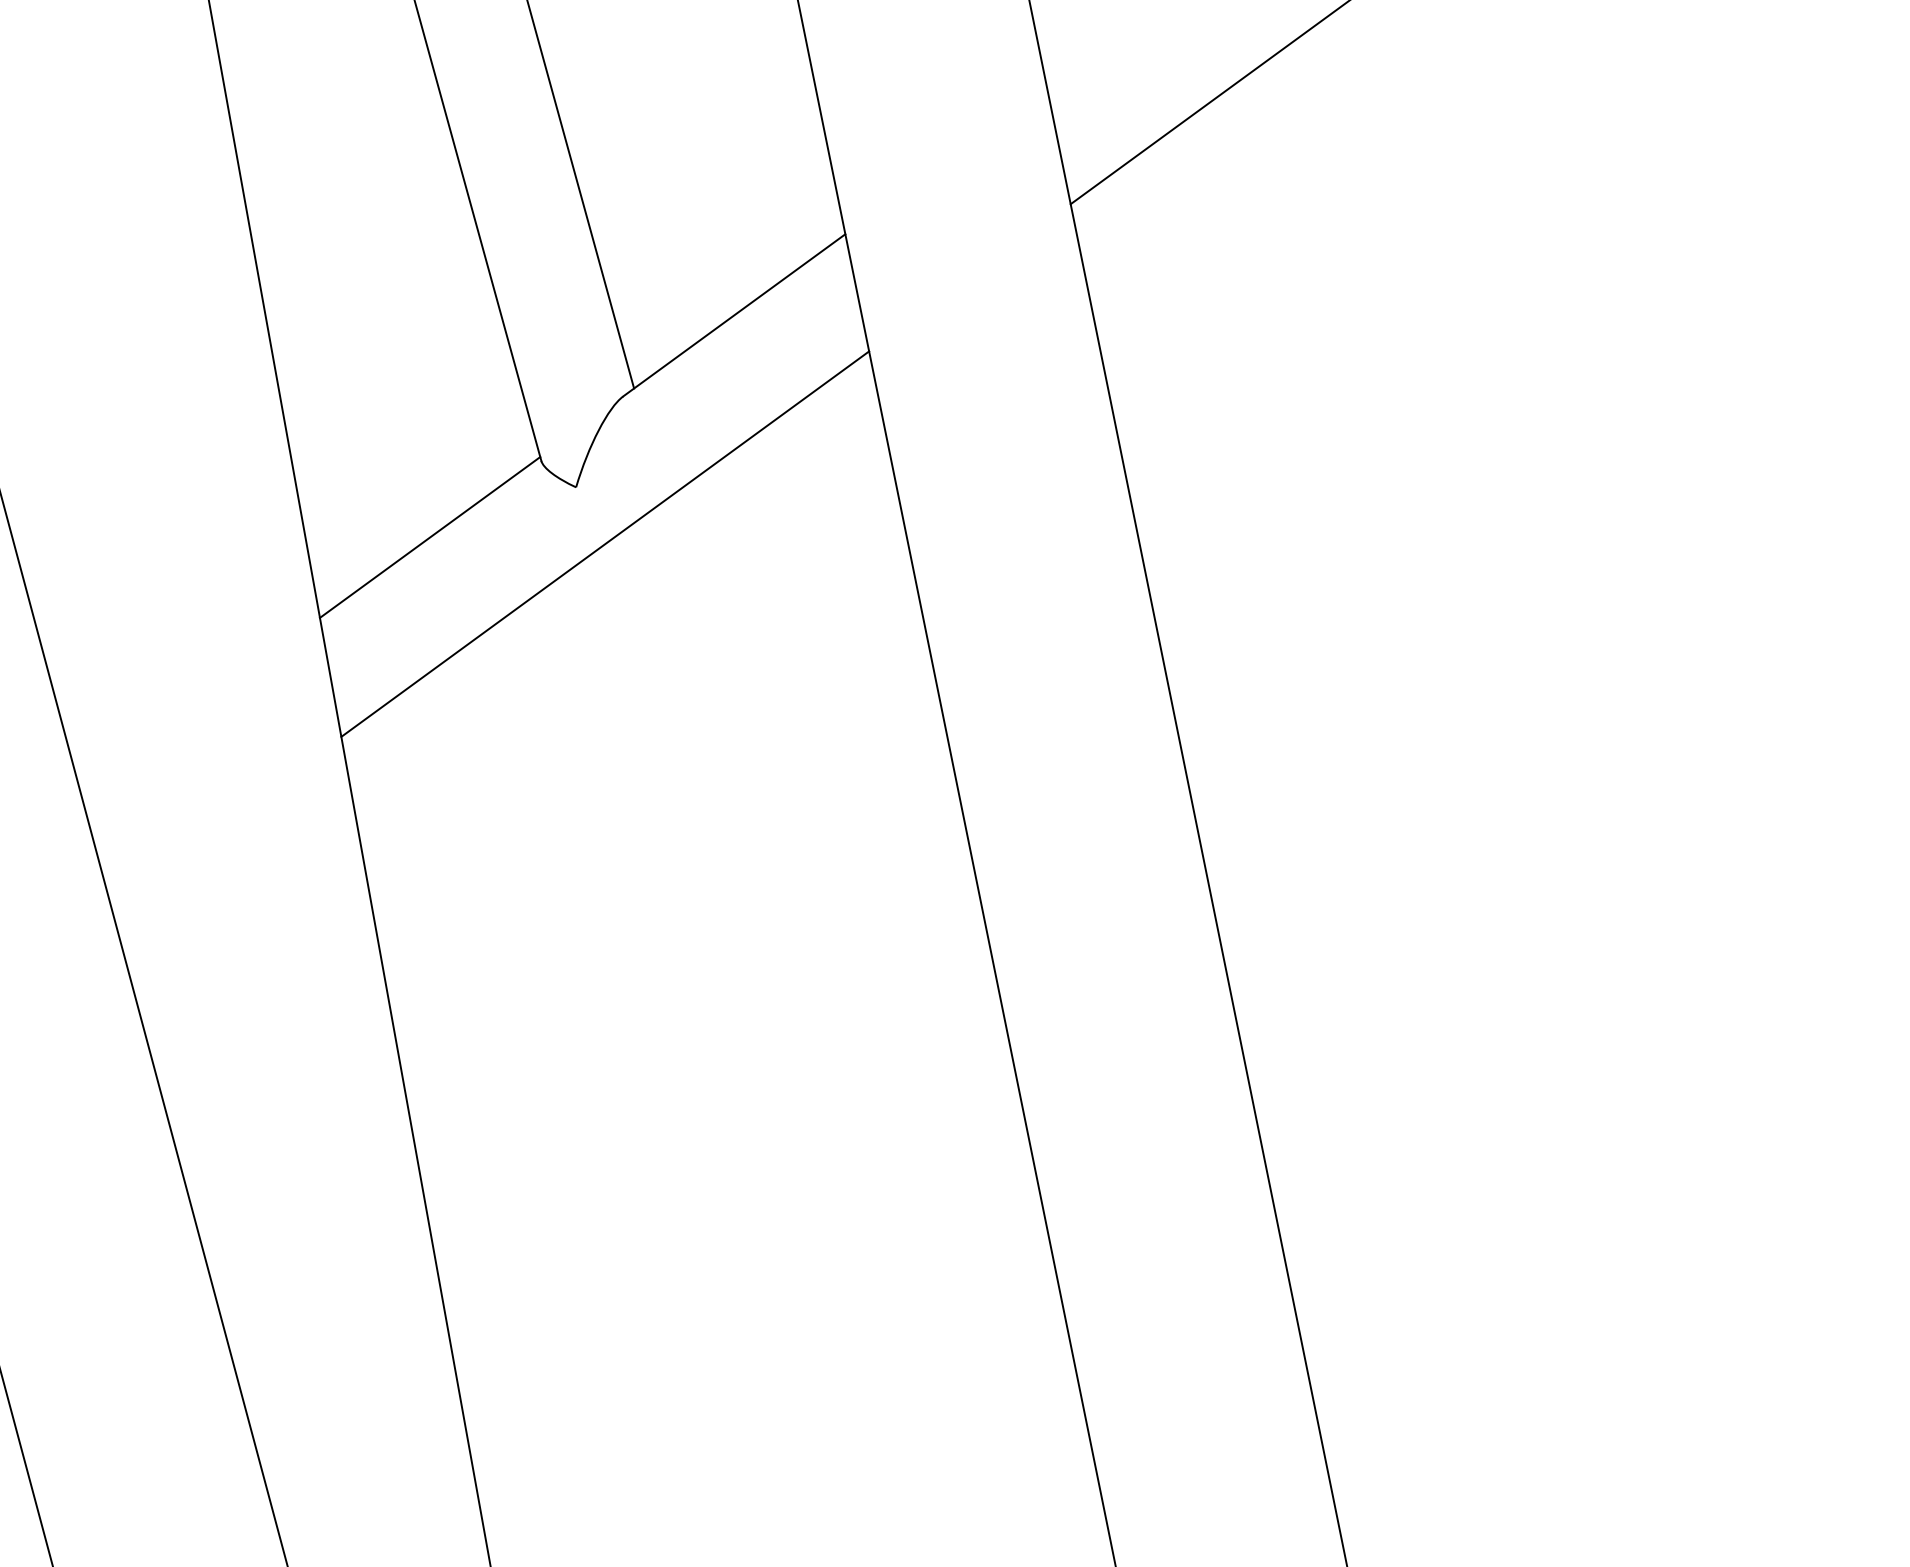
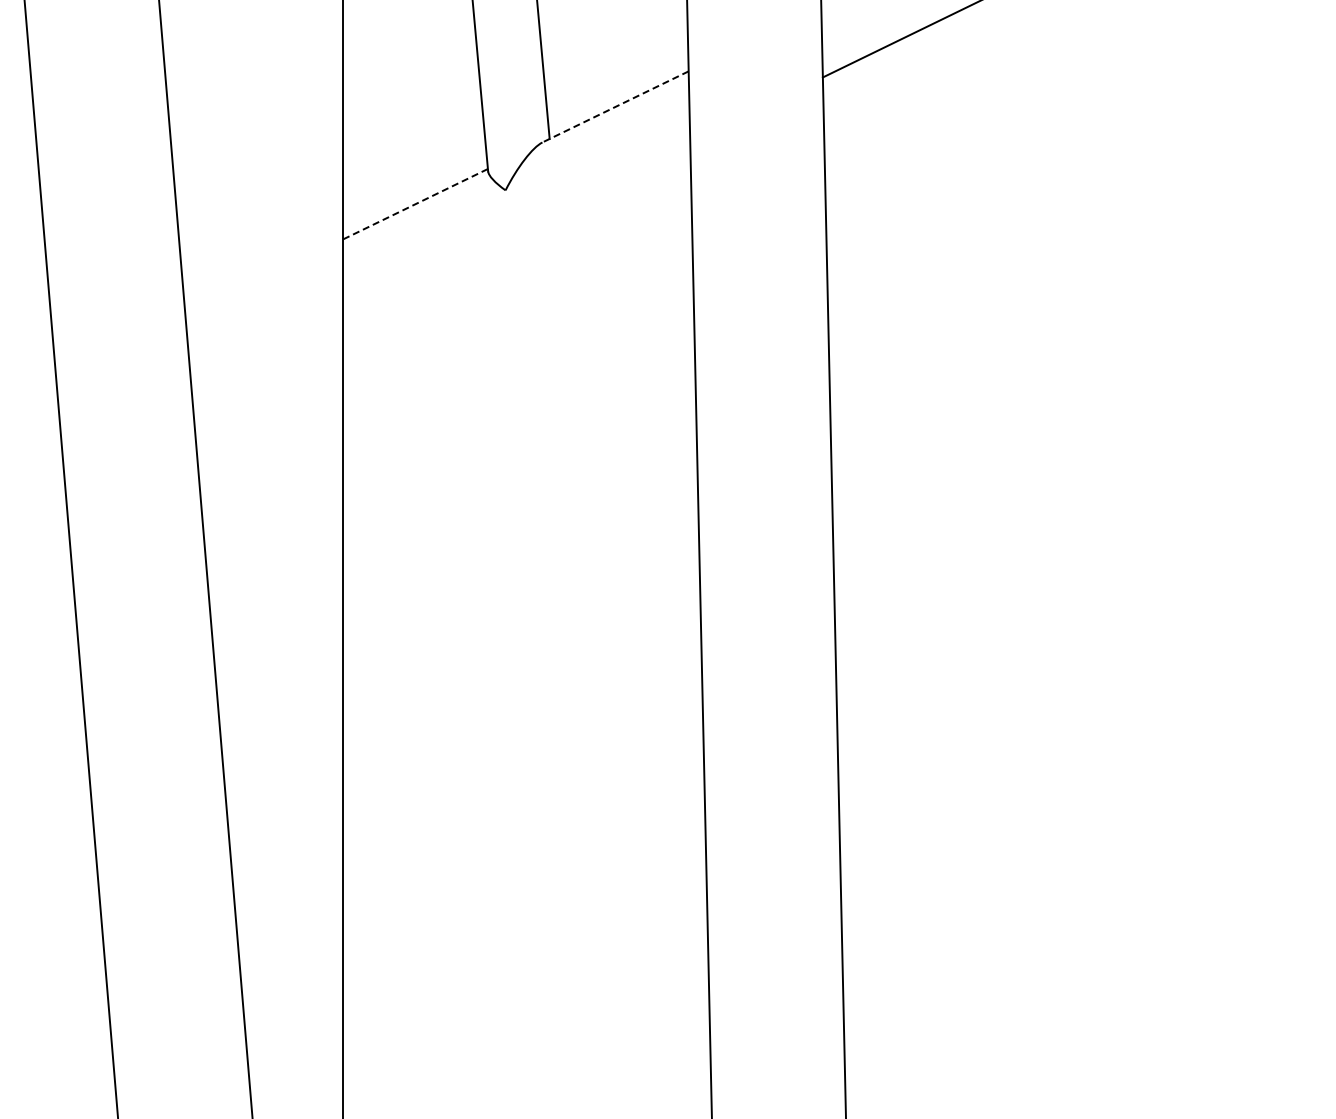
line: (734, 316) -> (615, 107), solid -> dashed
line: (430, 537) -> (415, 204), solid -> dashed
line: (604, 542) -> (516, 225), removed

